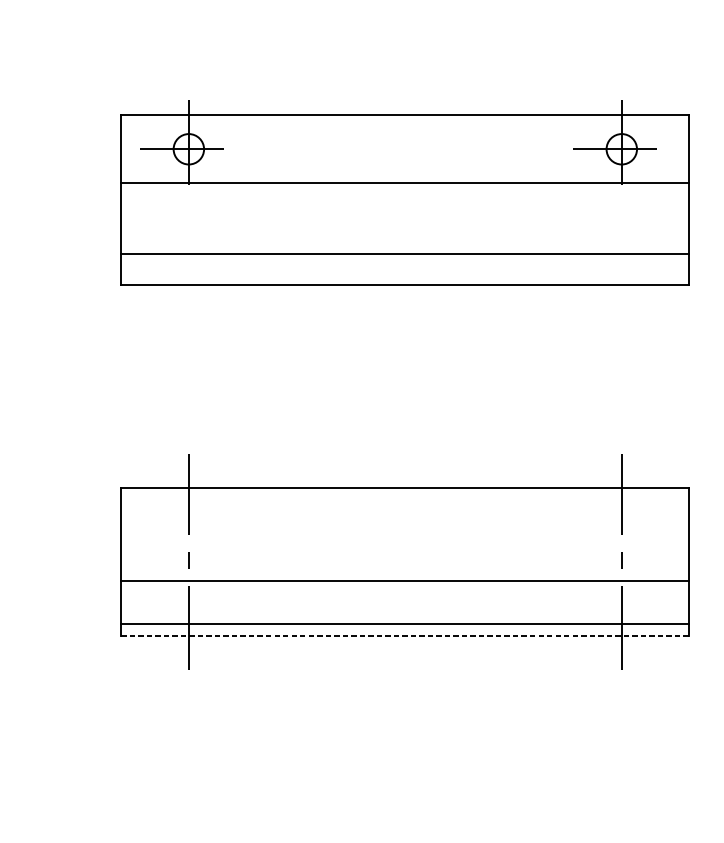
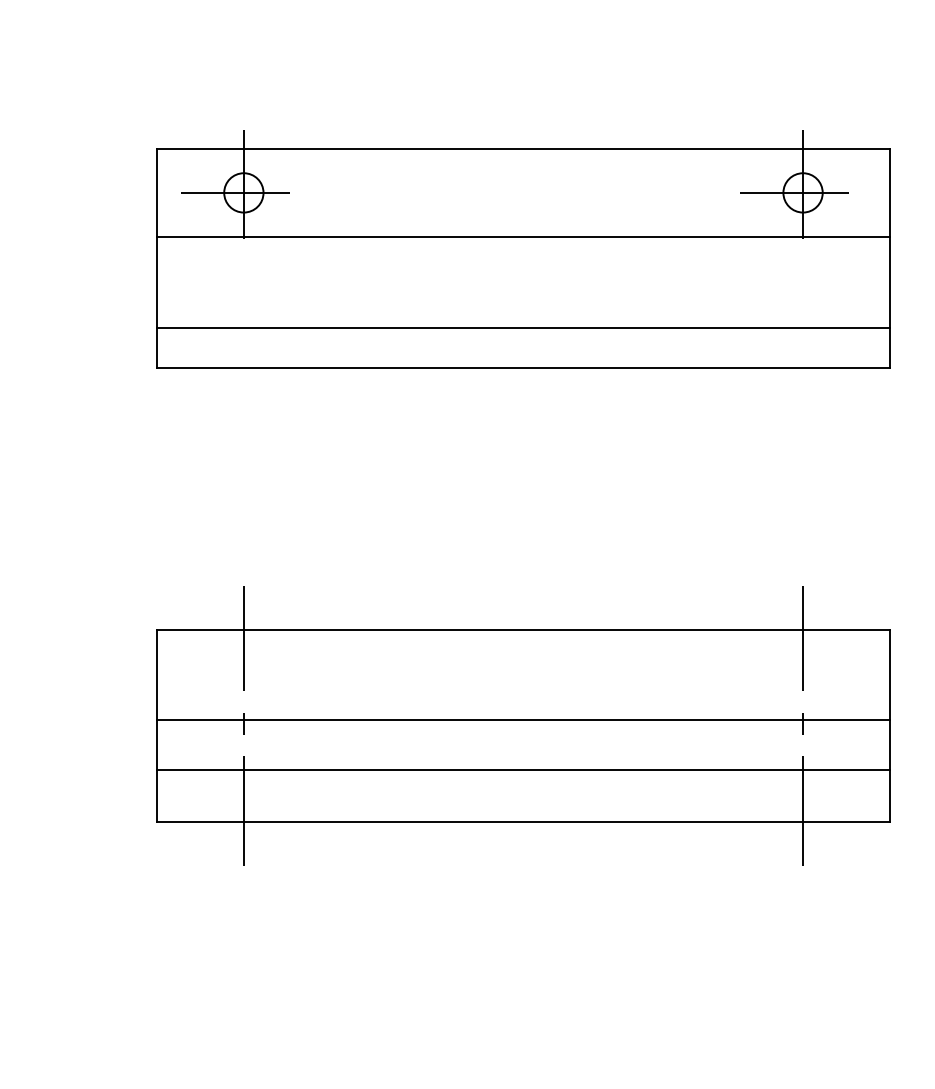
line: (405, 581) -> (523, 720), moved
line: (405, 624) -> (523, 769), moved
line: (405, 635) -> (523, 821), dashed -> solid

